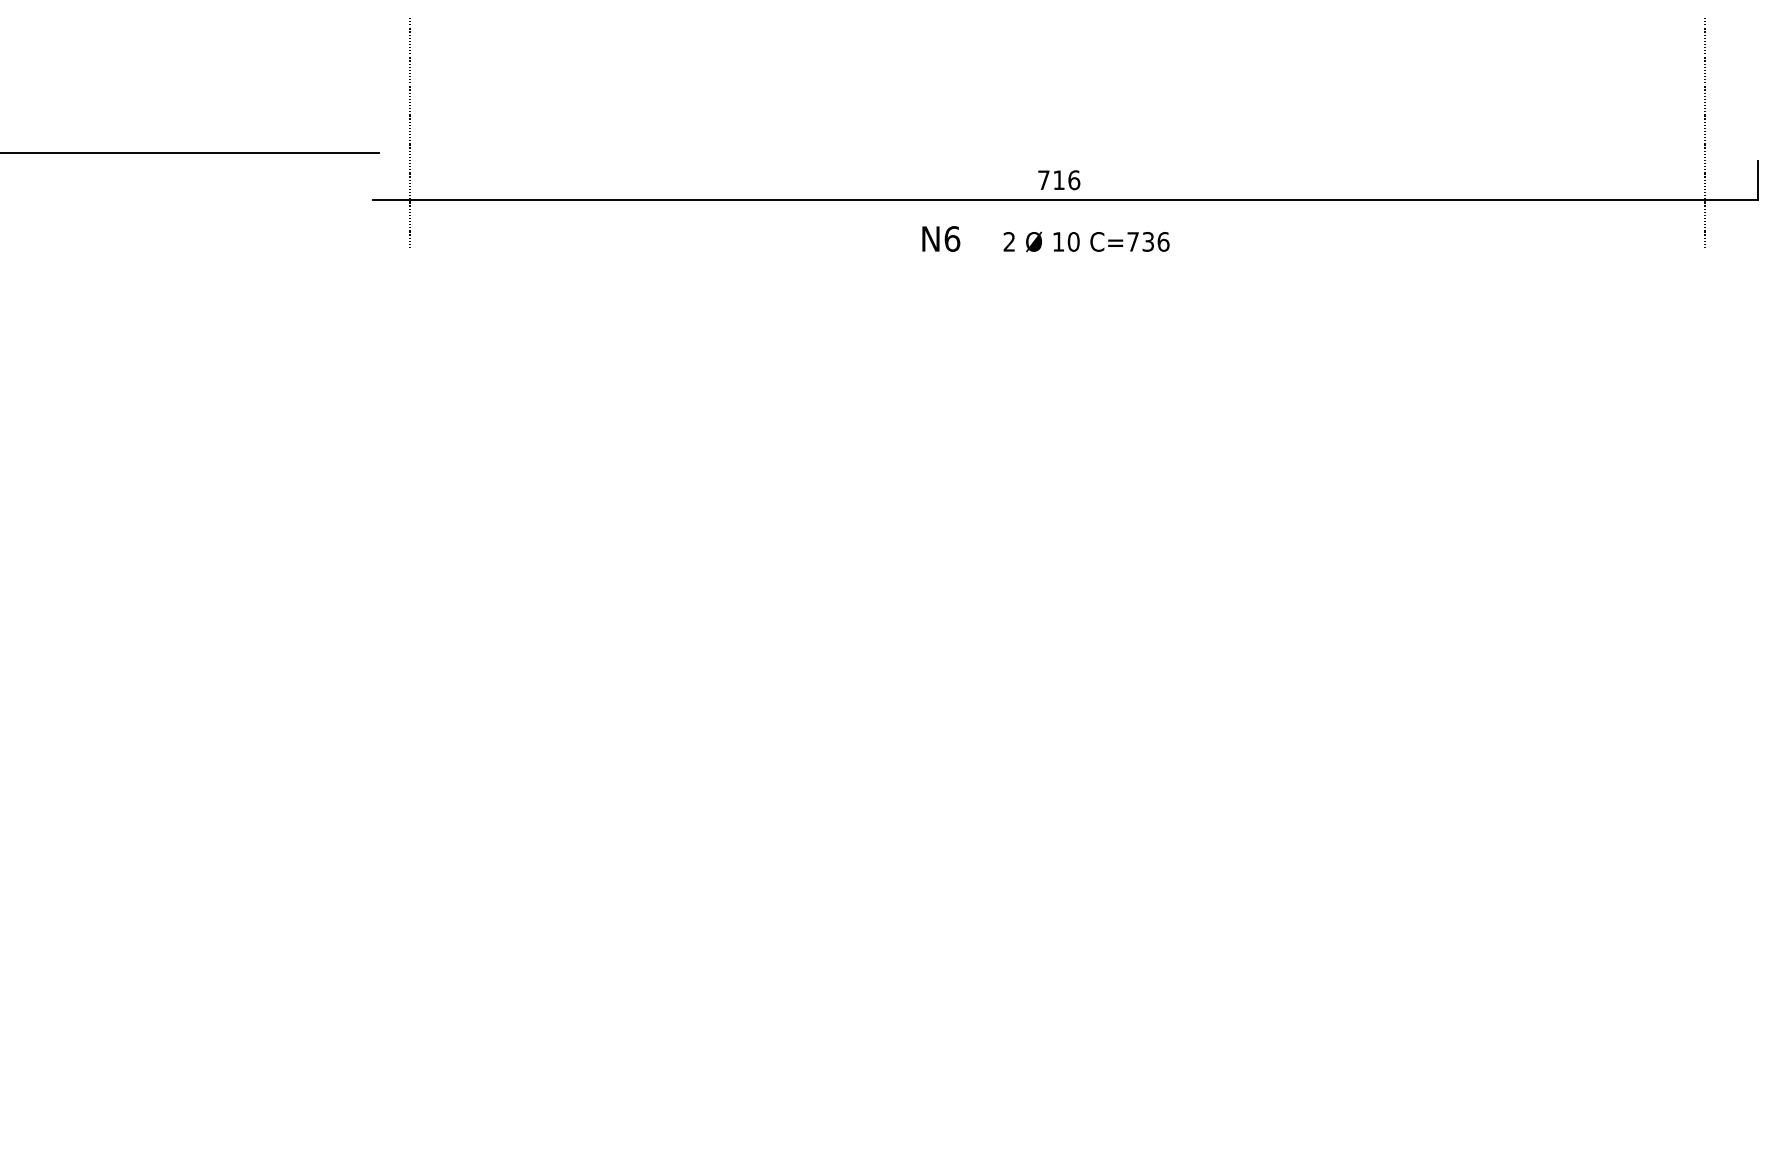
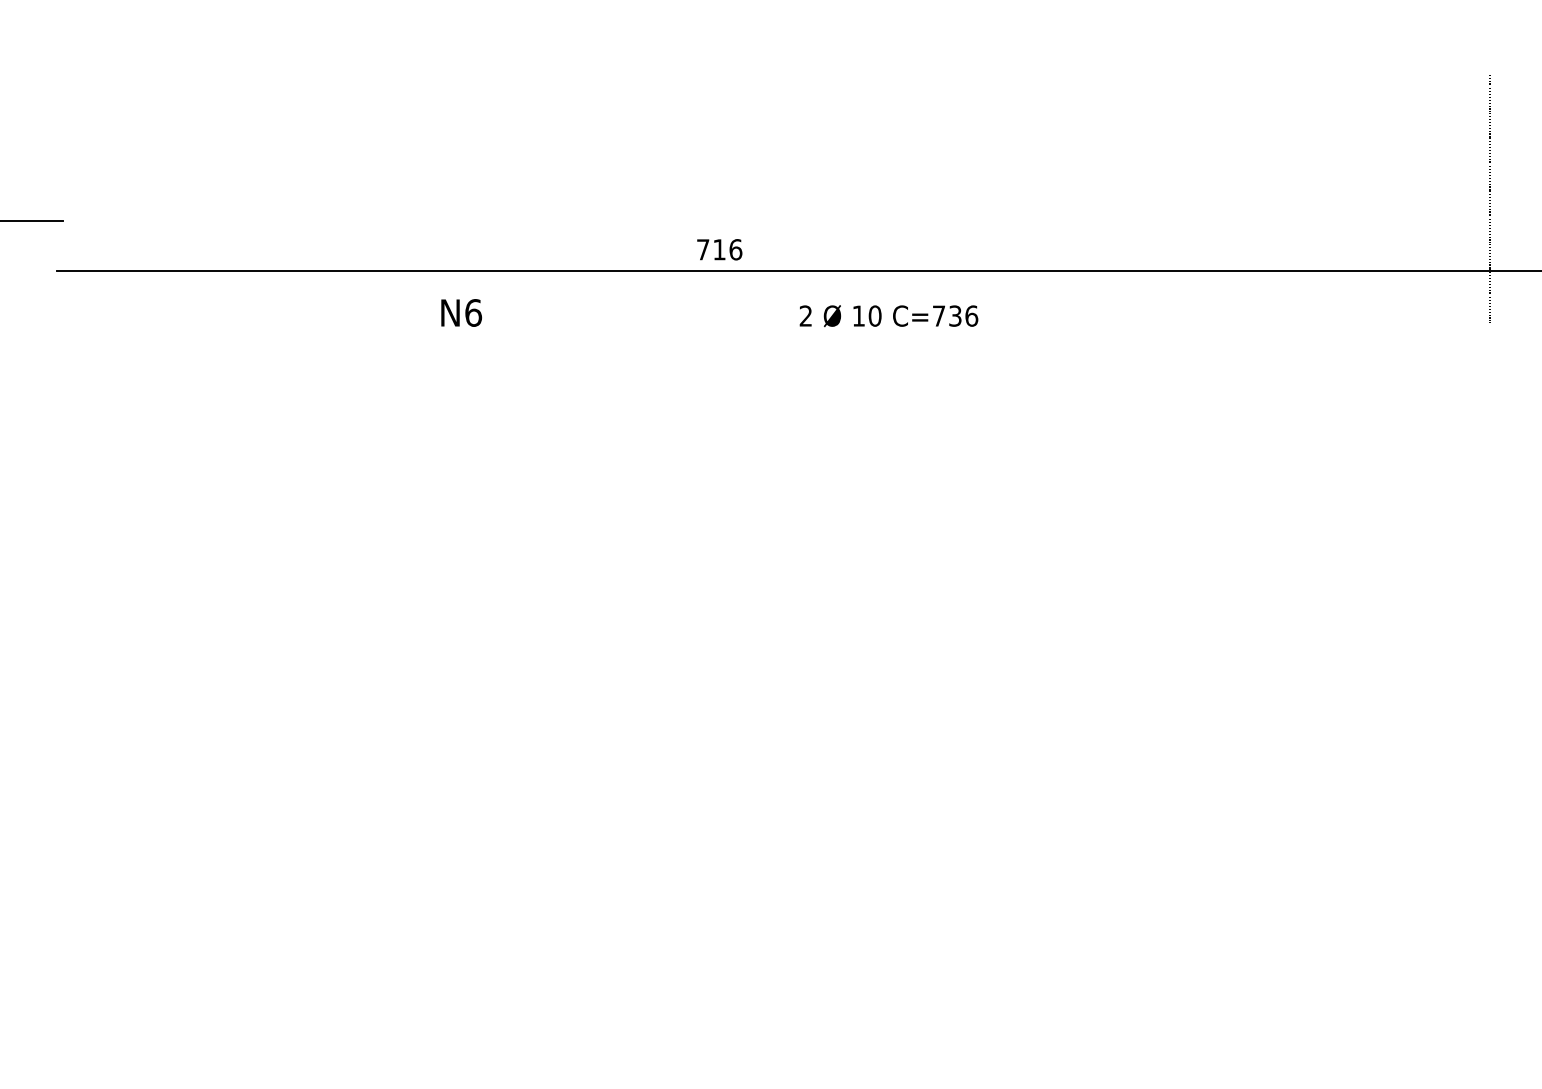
line: (409, 131) -> (96, 197), removed
text: (1059, 180) -> (719, 250), moved
text: (941, 238) -> (461, 312), moved
text: (1086, 241) -> (888, 315), moved

